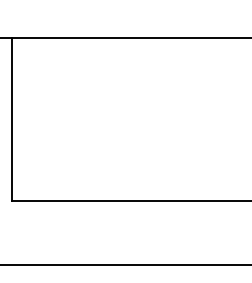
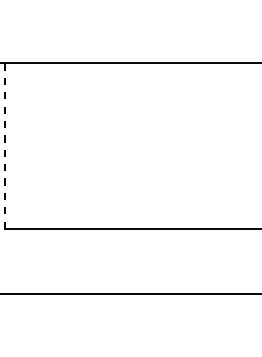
line: (12, 119) -> (5, 146), solid -> dashed

